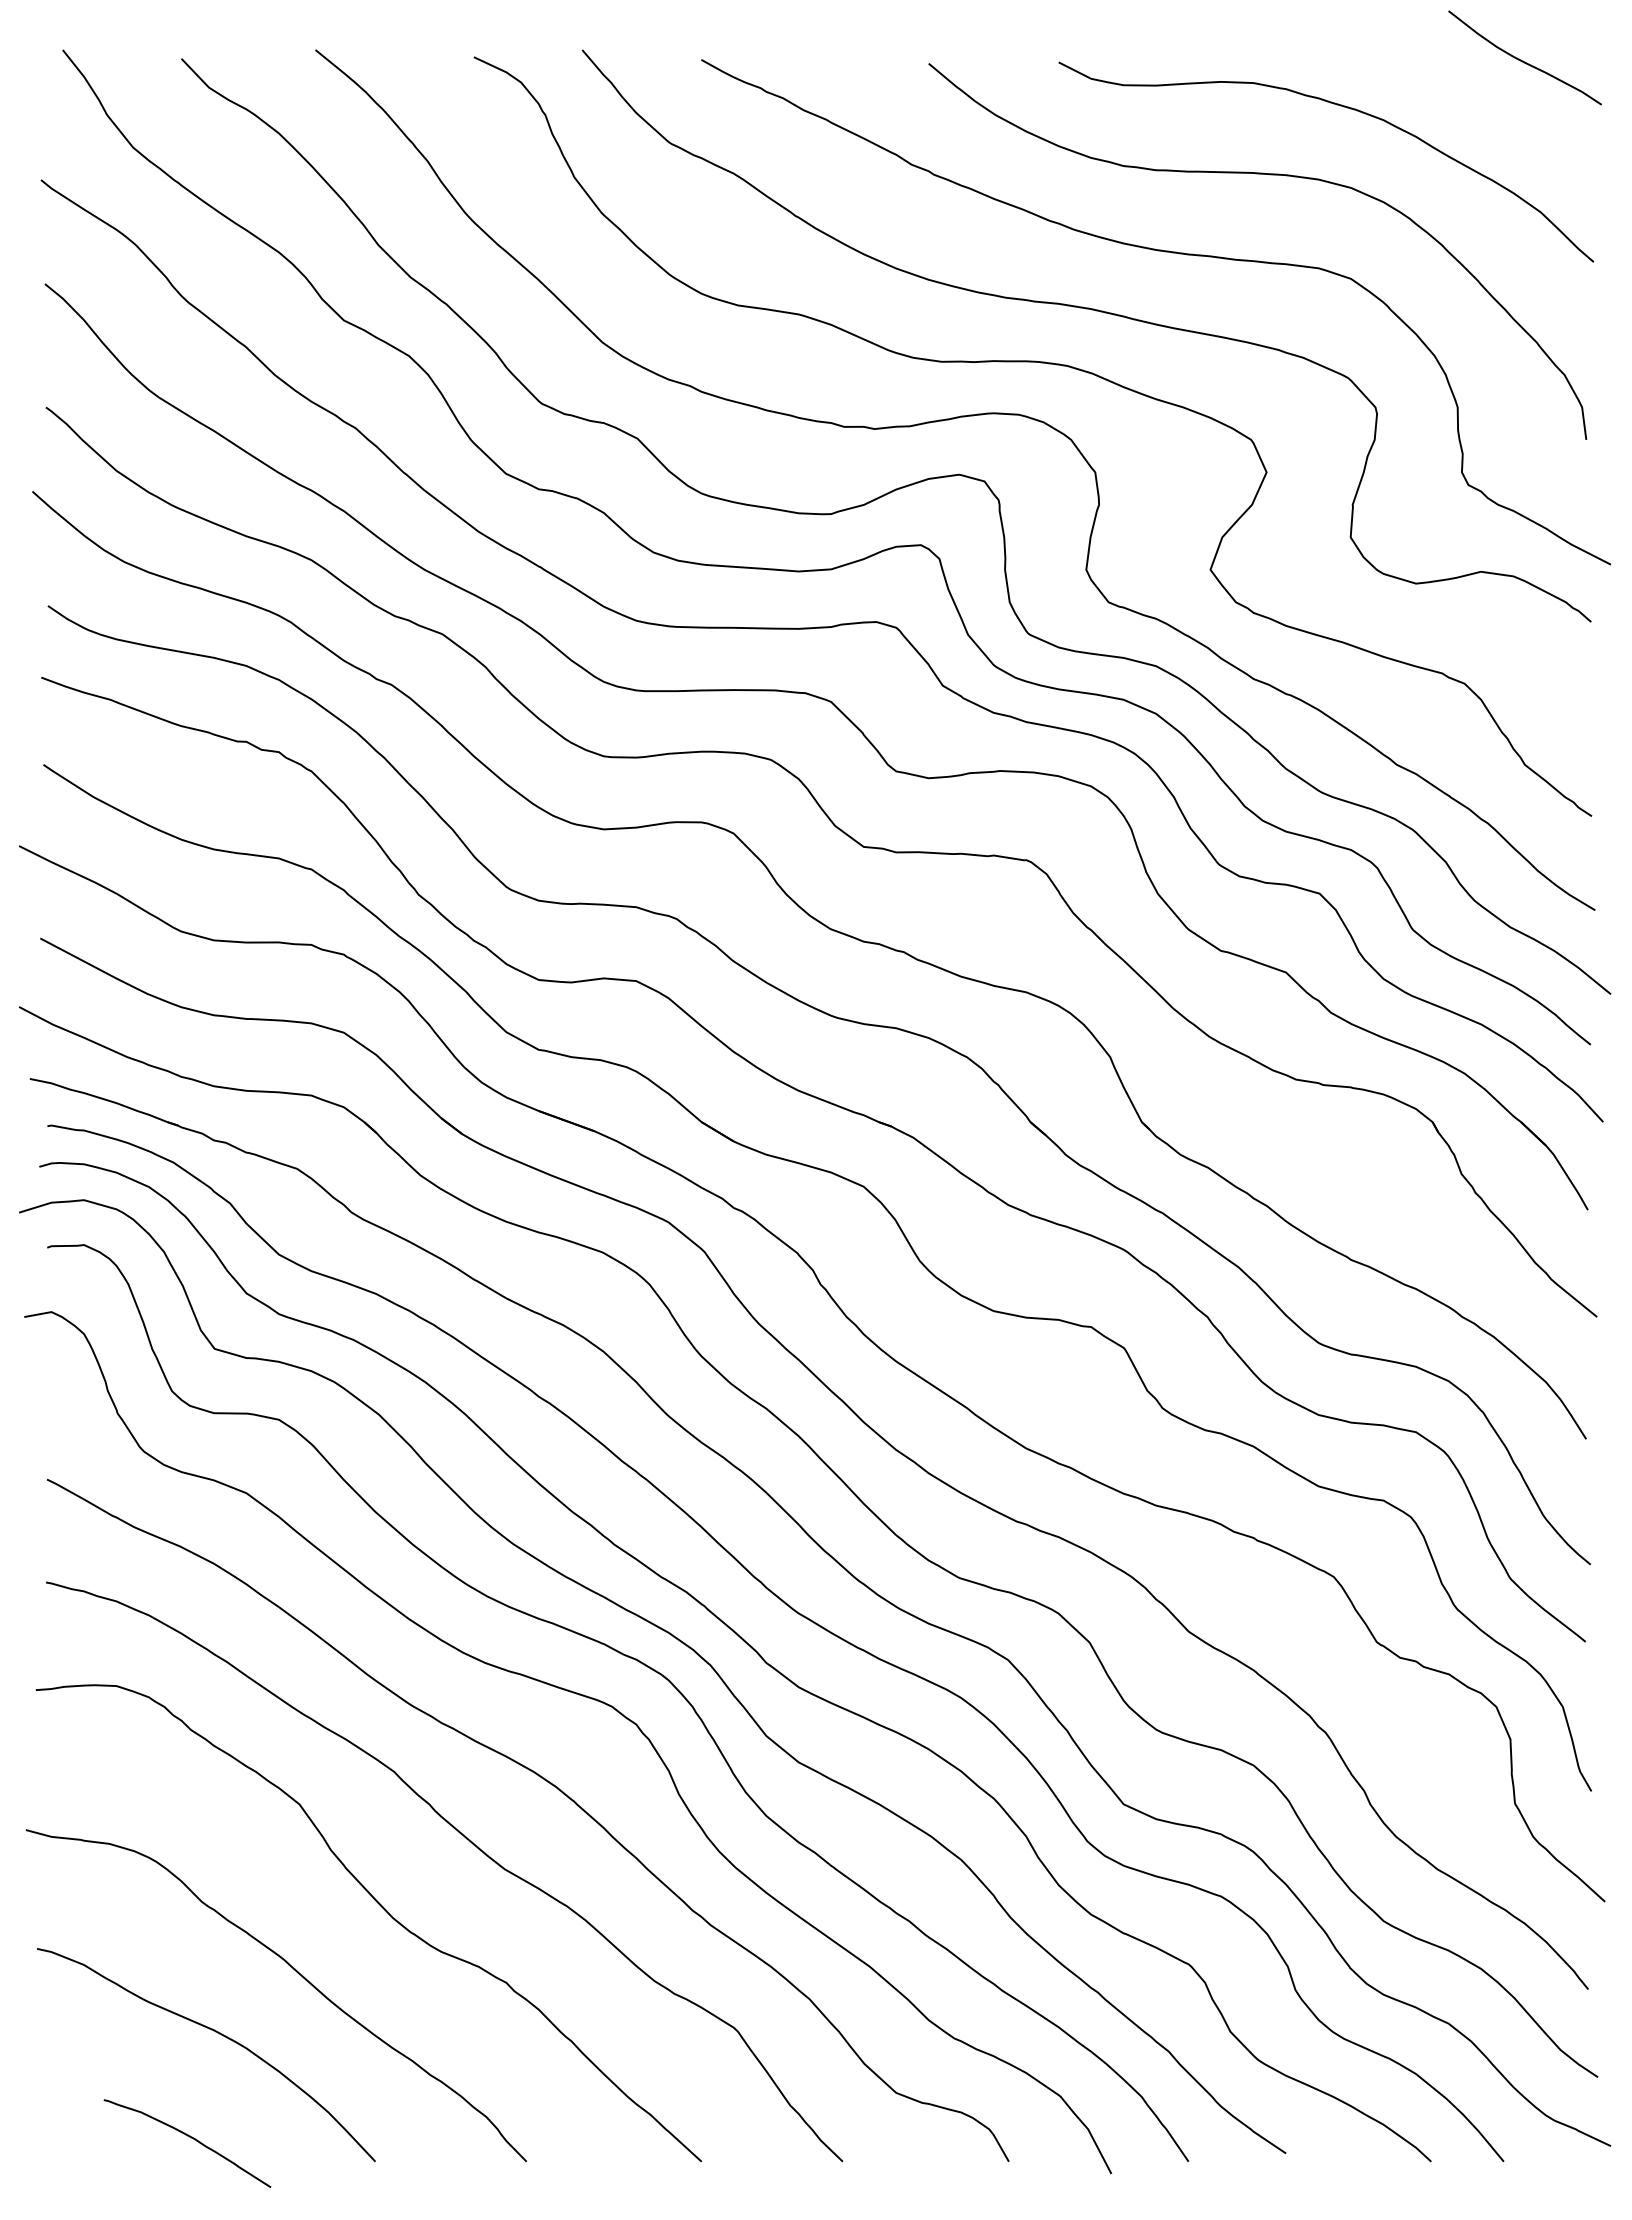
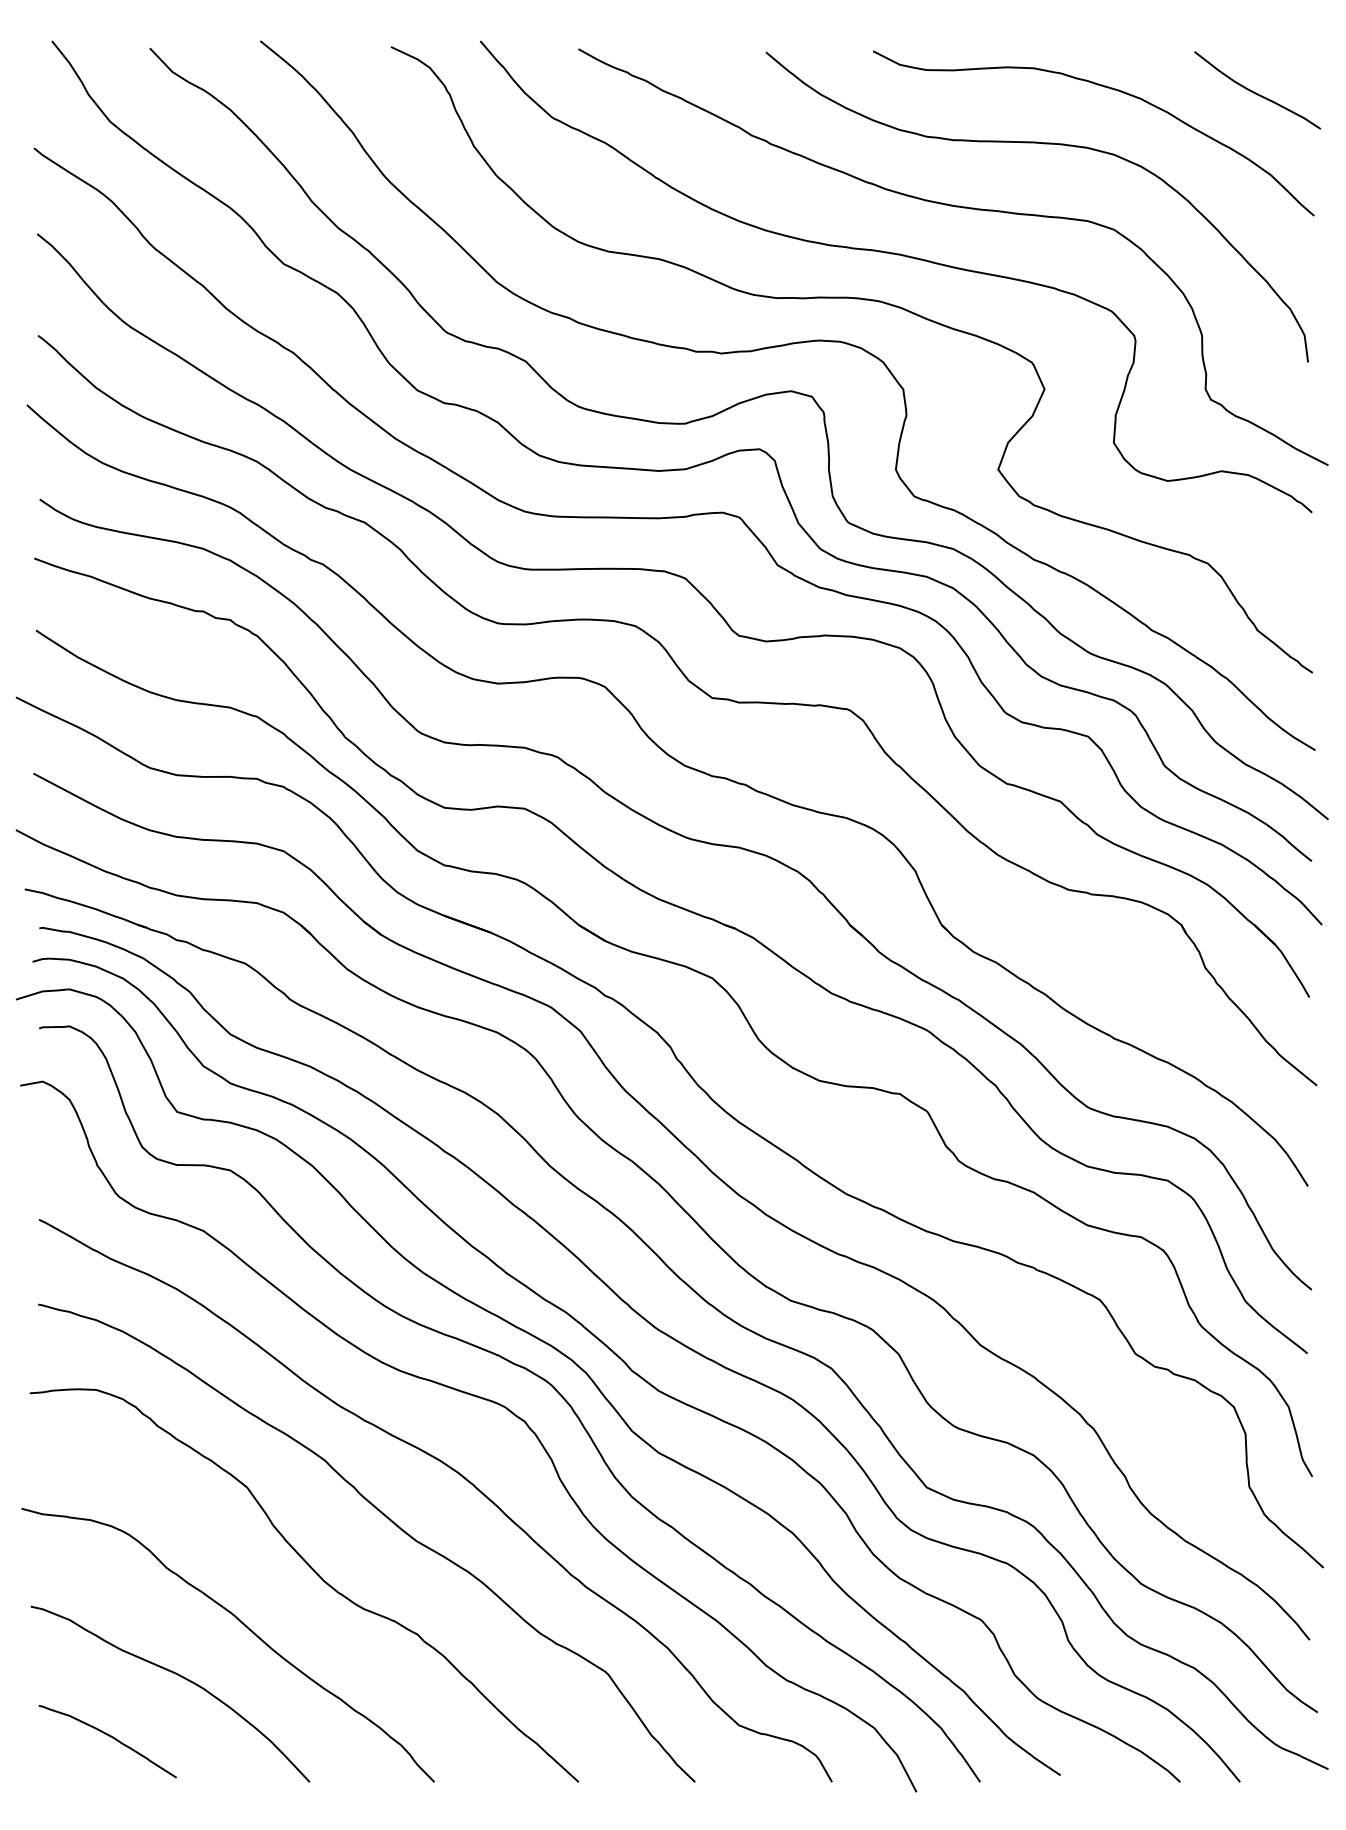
curve: (1523, 60) -> (1256, 92), moved
curve: (189, 2137) -> (109, 1736), moved

